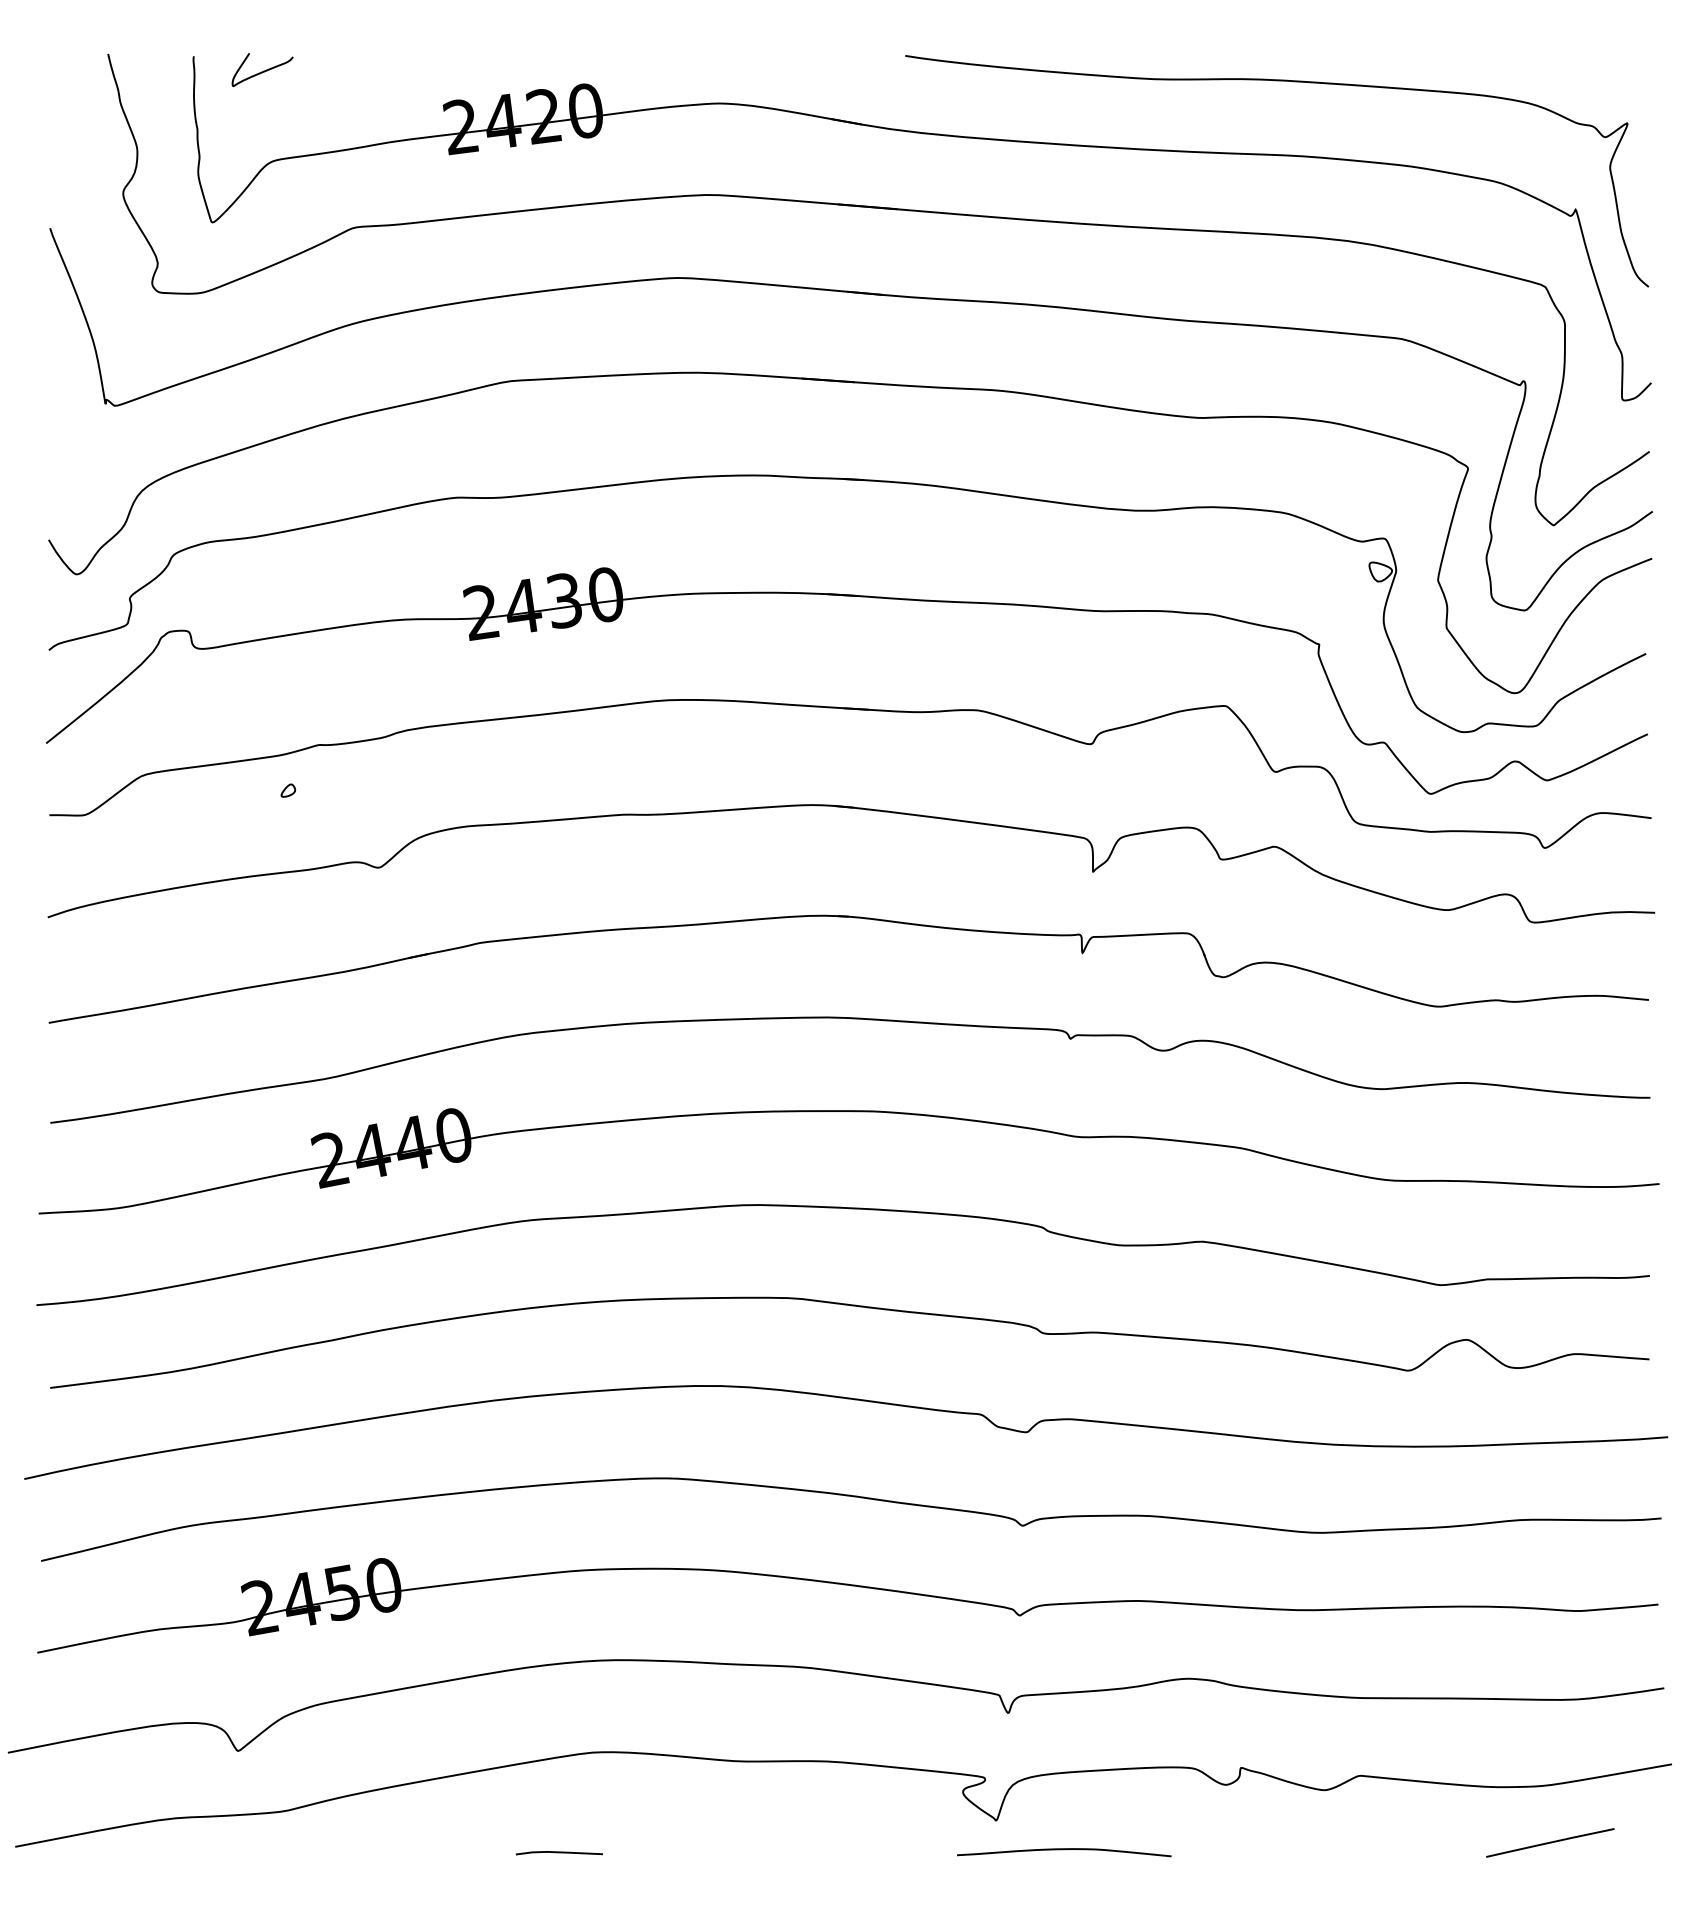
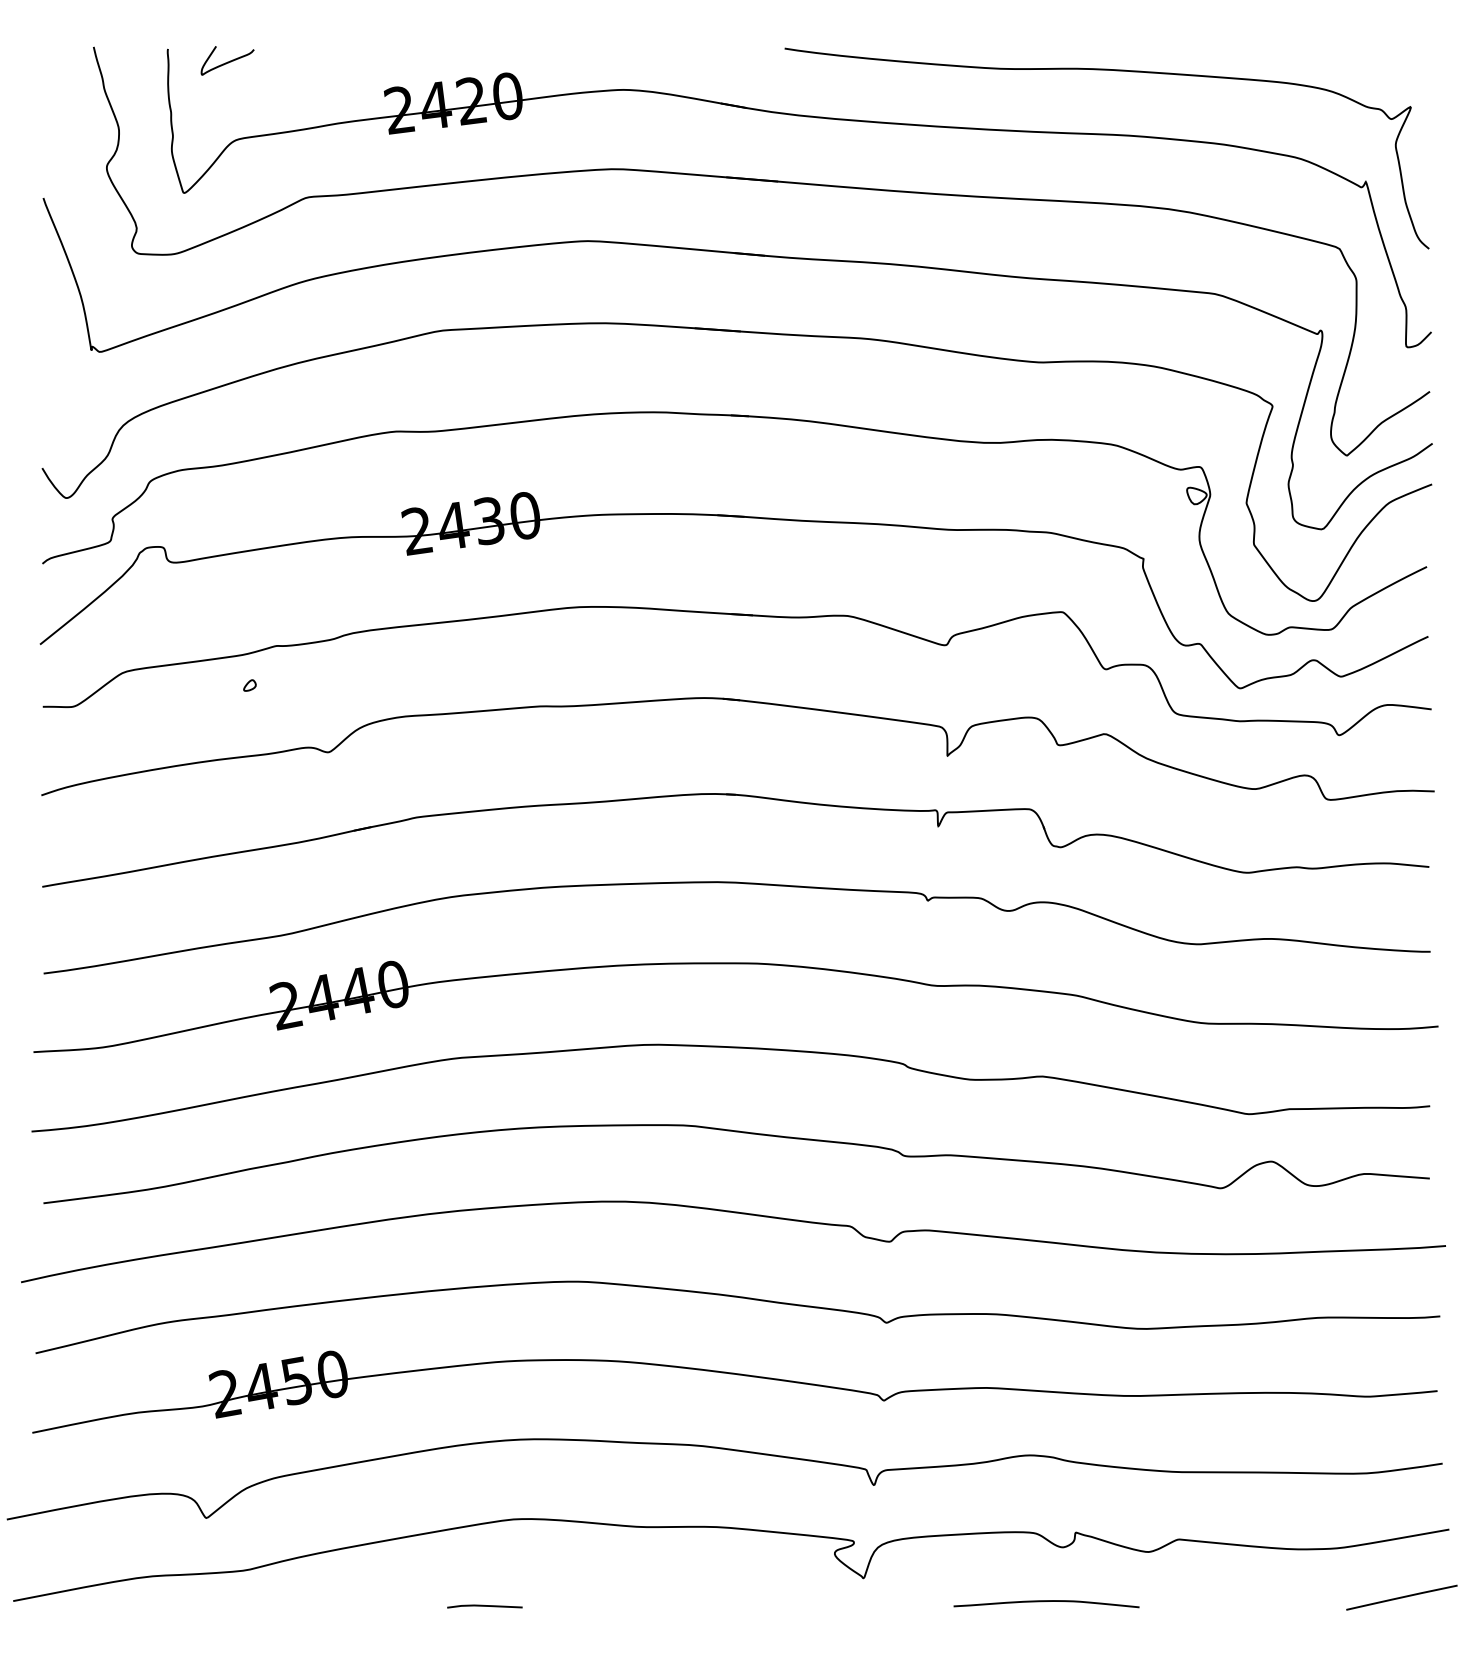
line: (1549, 1842) -> (1401, 1597), moved
curve: (1064, 1849) -> (1046, 1601), moved

